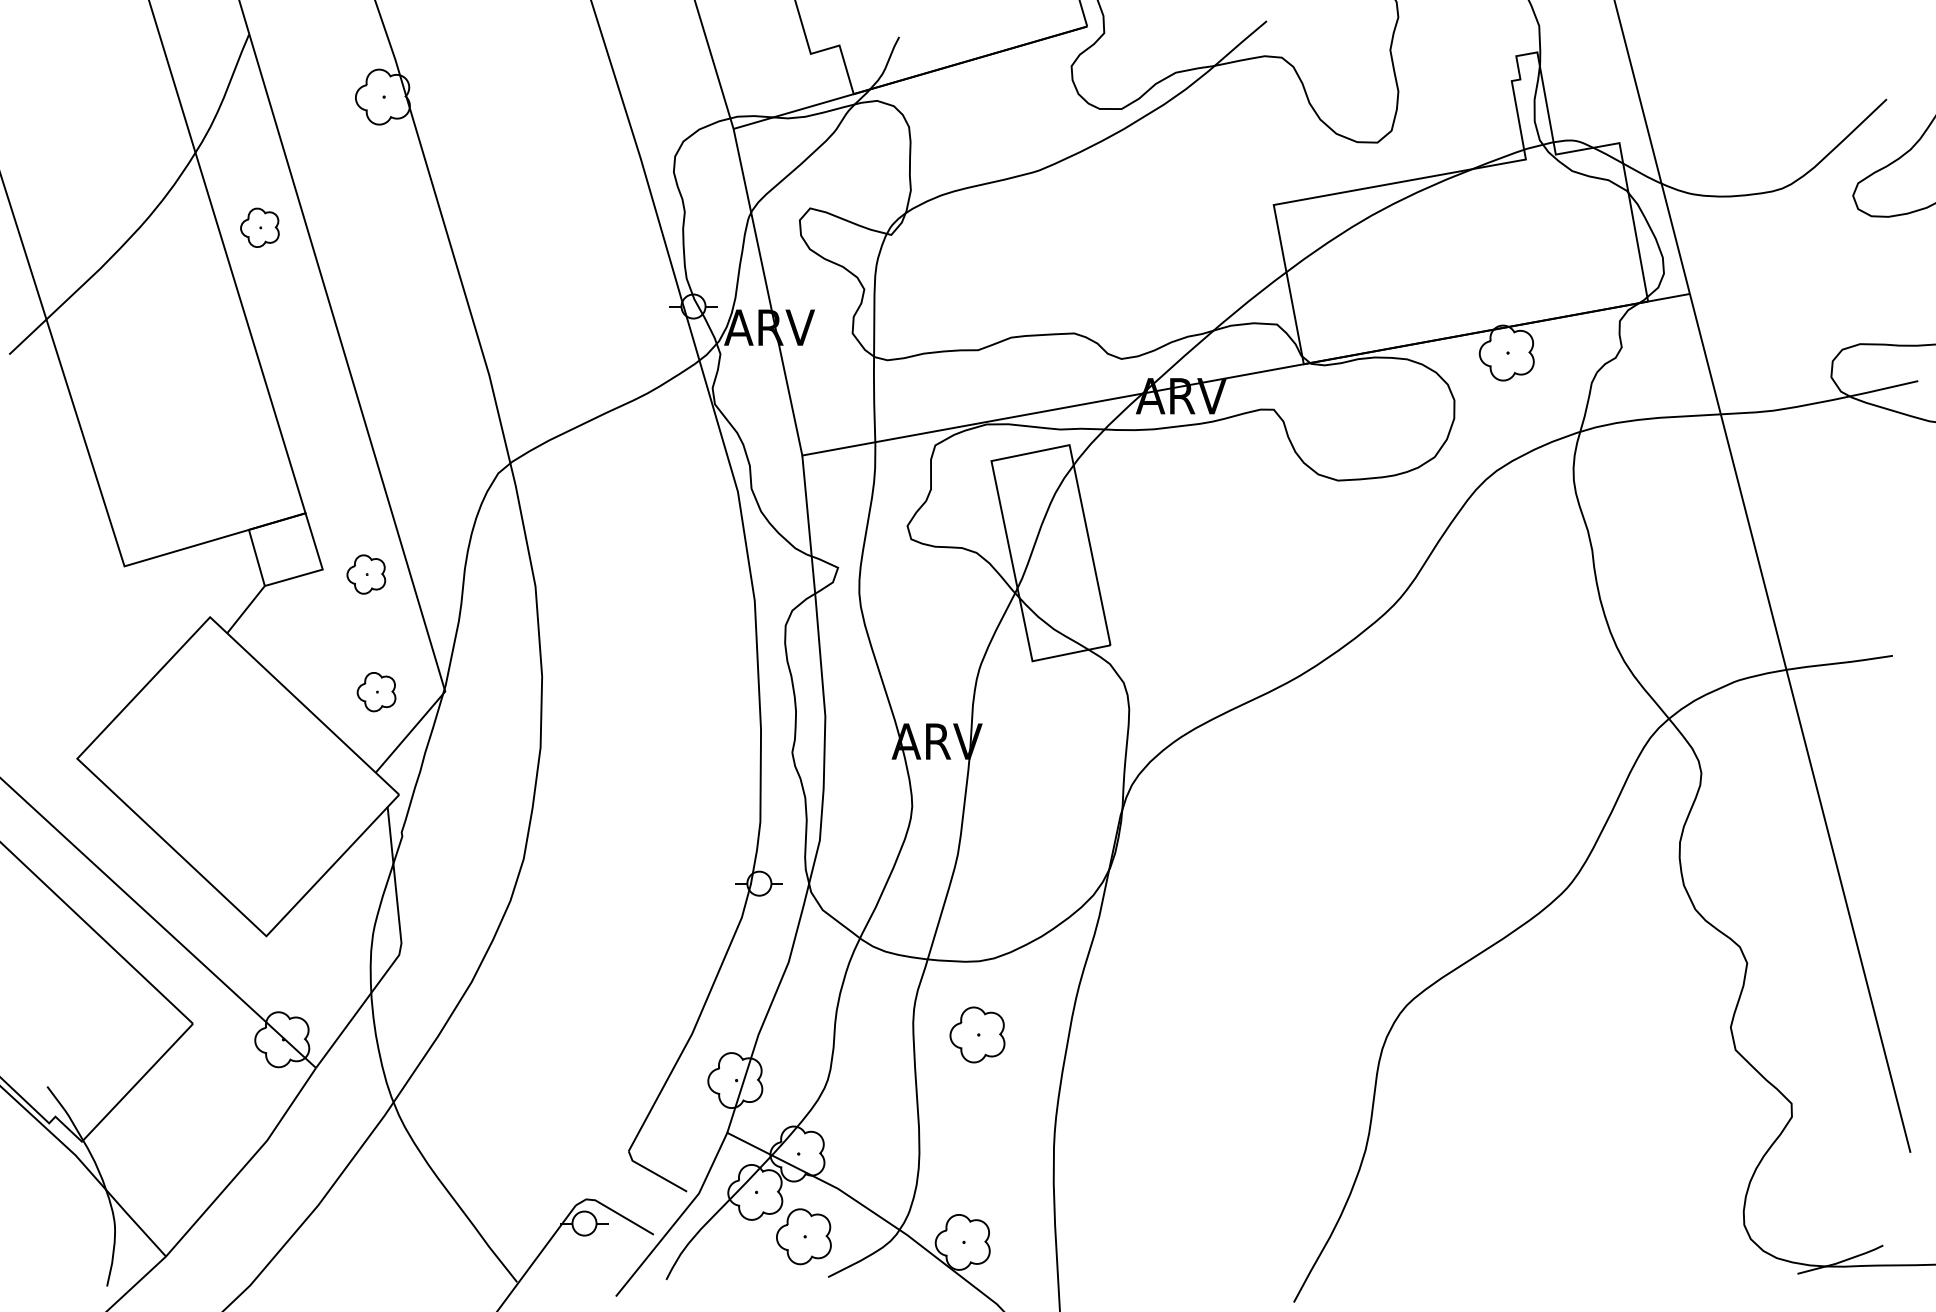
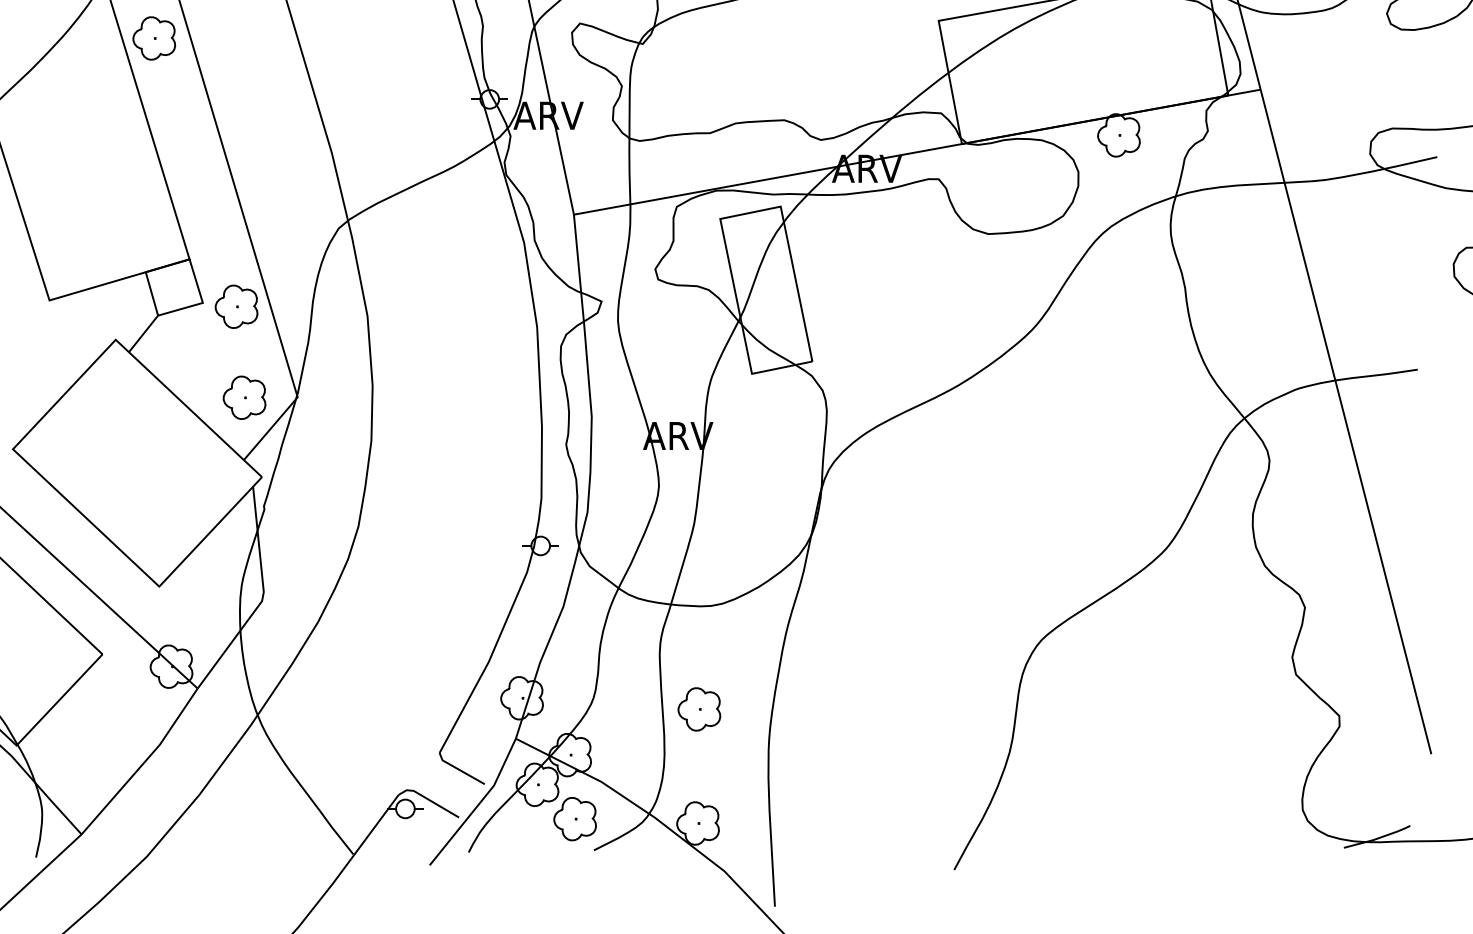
part: (259, 227) -> (153, 38), size x1.43
part: (366, 574) -> (236, 306), size x1.43
part: (376, 691) -> (244, 397), size x1.43
part: (977, 1034) -> (699, 709), moved

